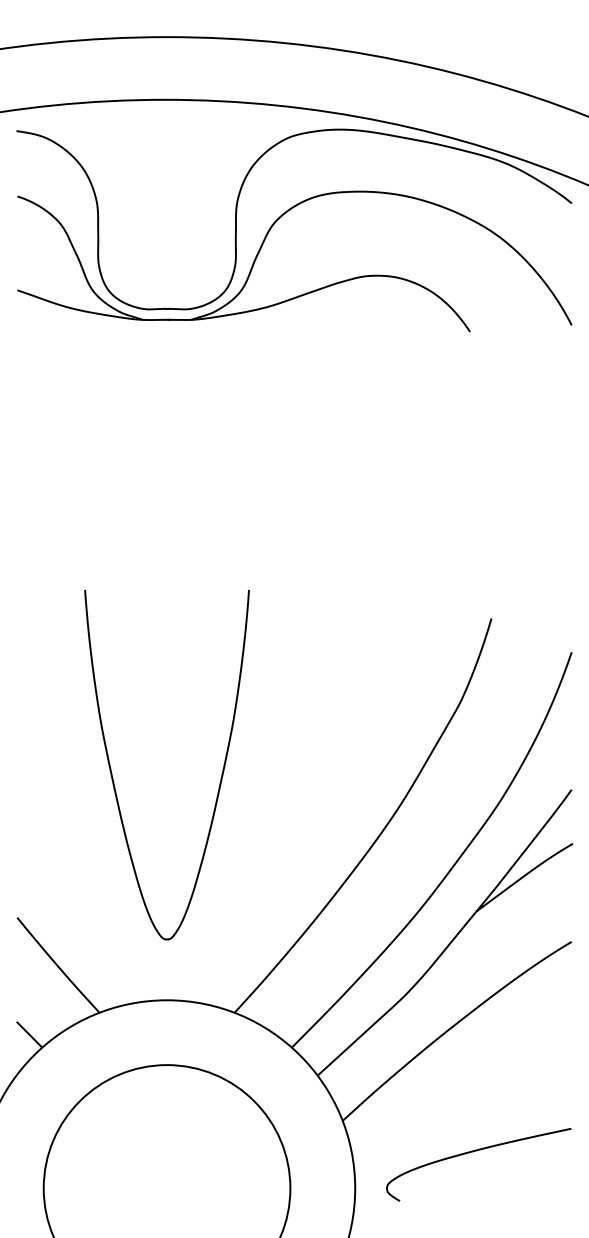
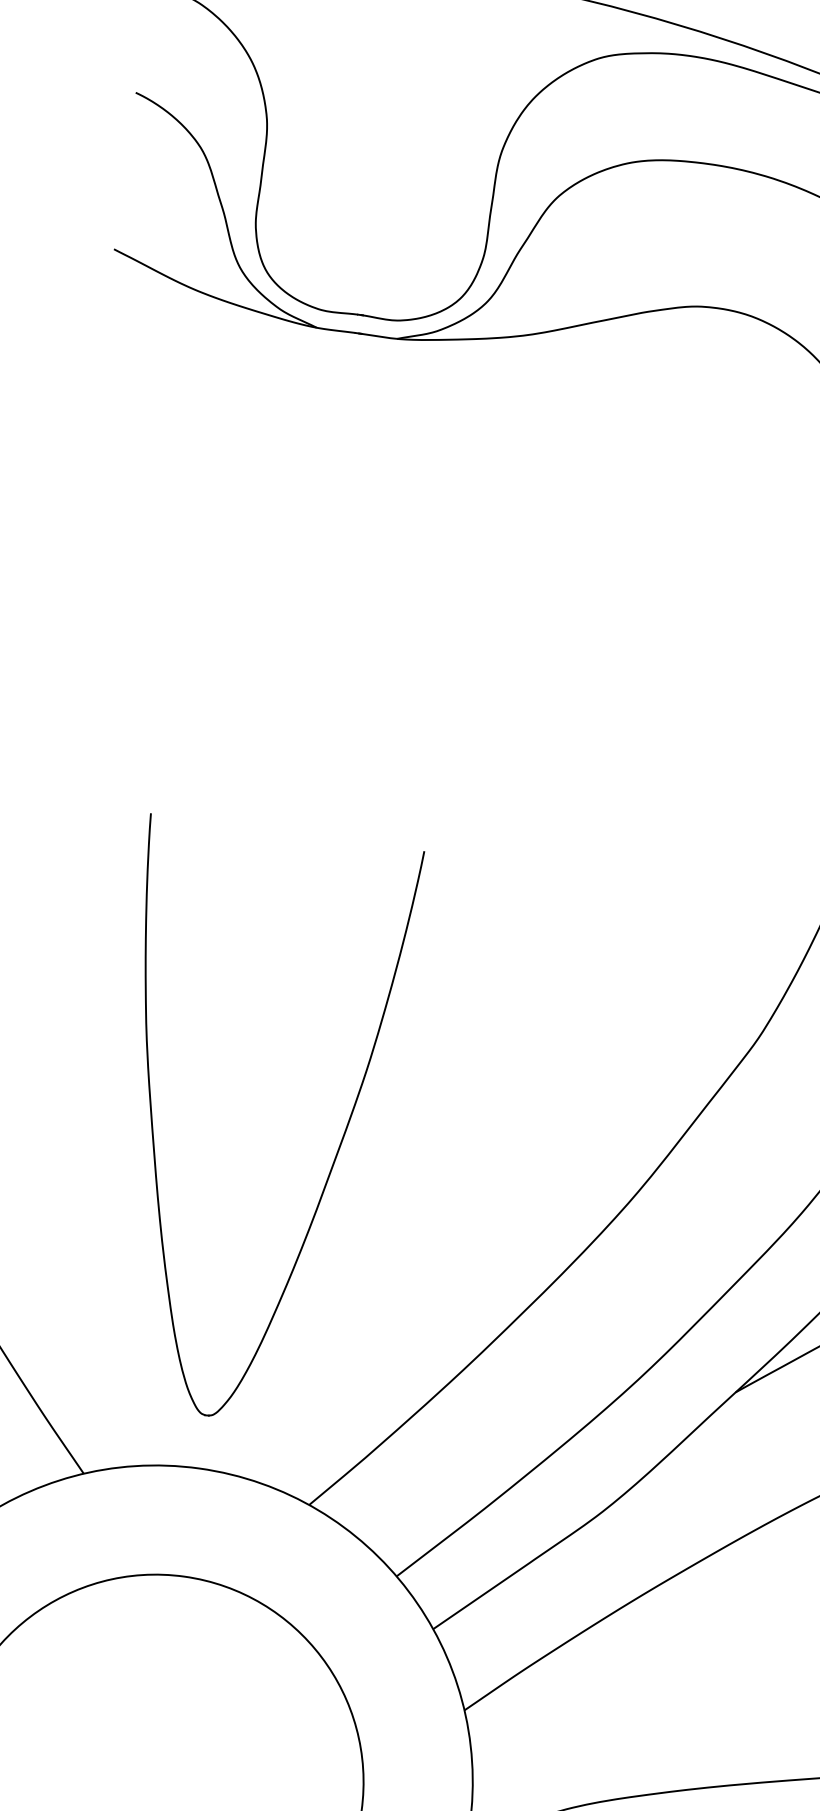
part: (113, 777) -> (154, 1132), moved

